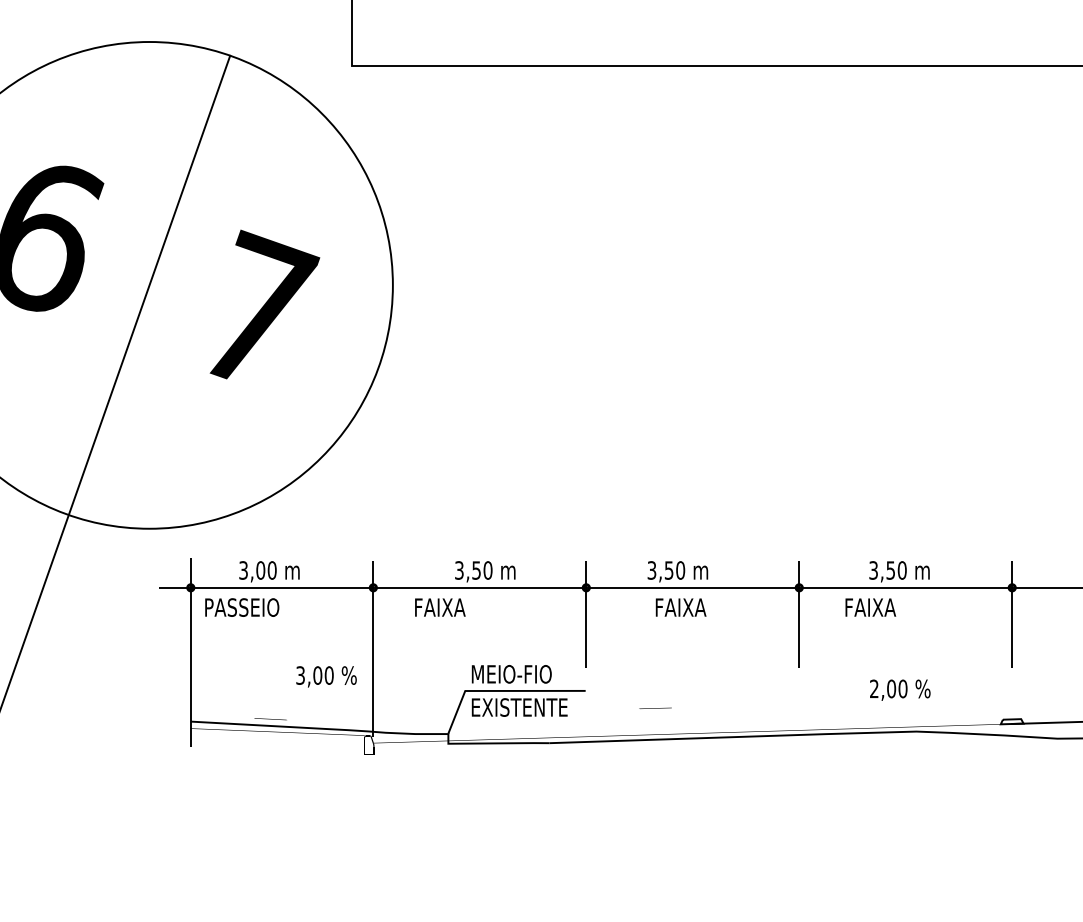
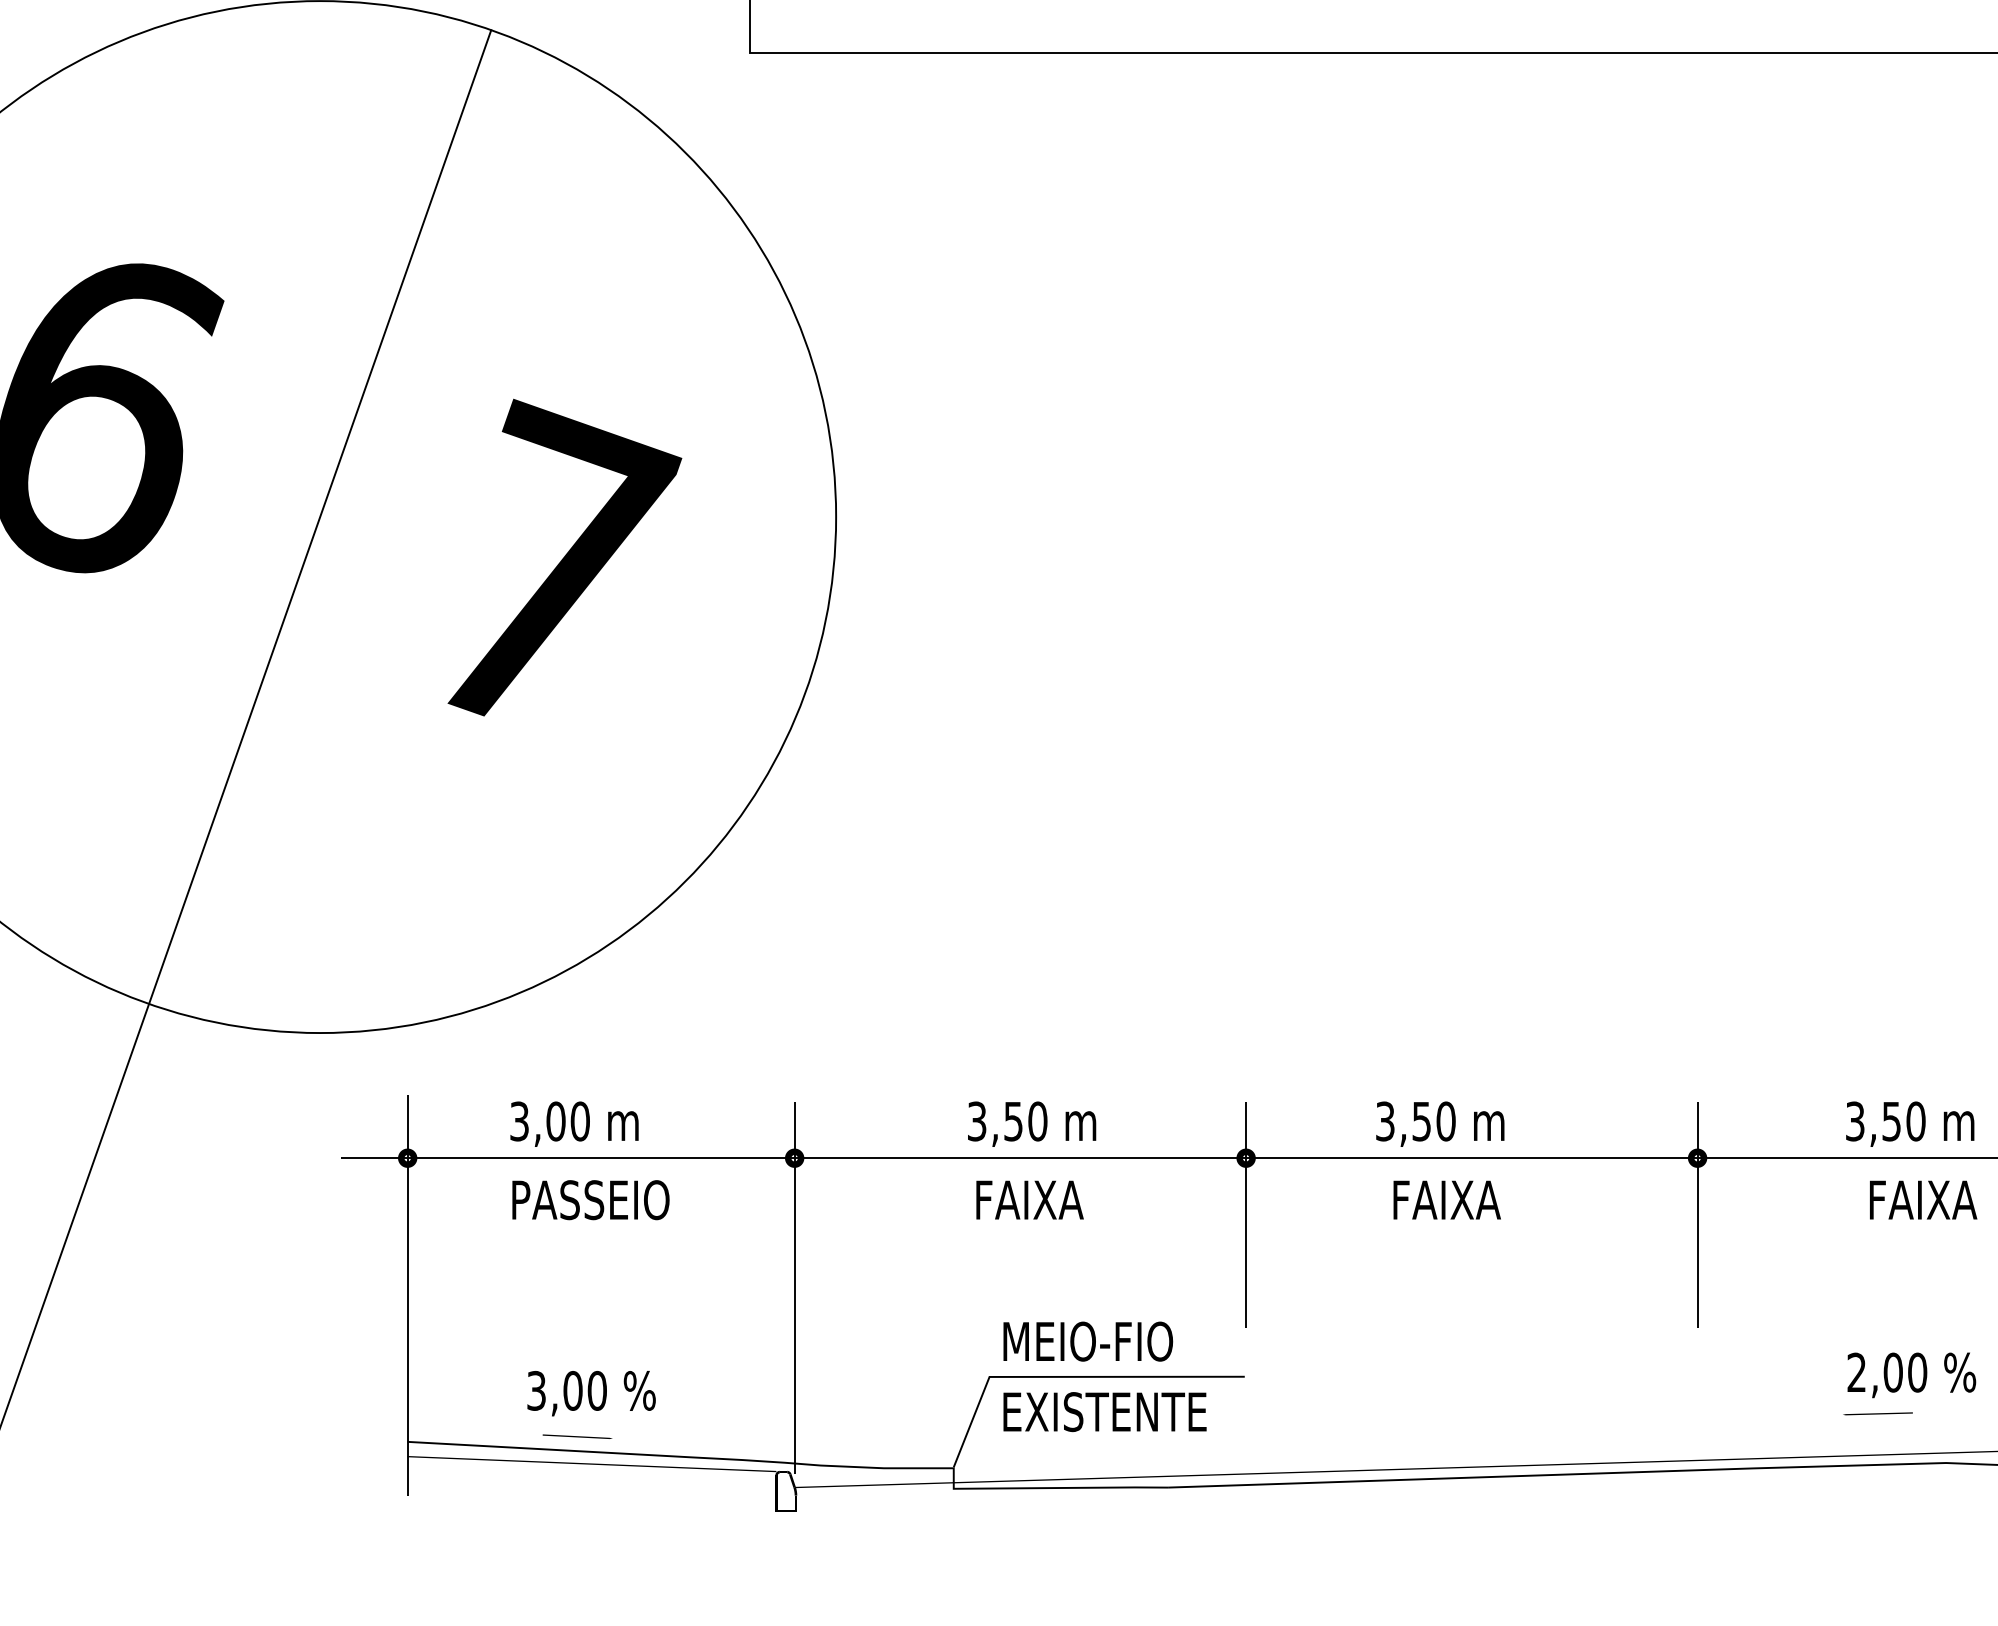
text: (242, 607) -> (591, 1199), moved
text: (440, 607) -> (1030, 1199), moved
text: (870, 607) -> (1922, 1199), moved
text: (326, 676) -> (591, 1392), moved
line: (655, 708) -> (1878, 1414), moved

